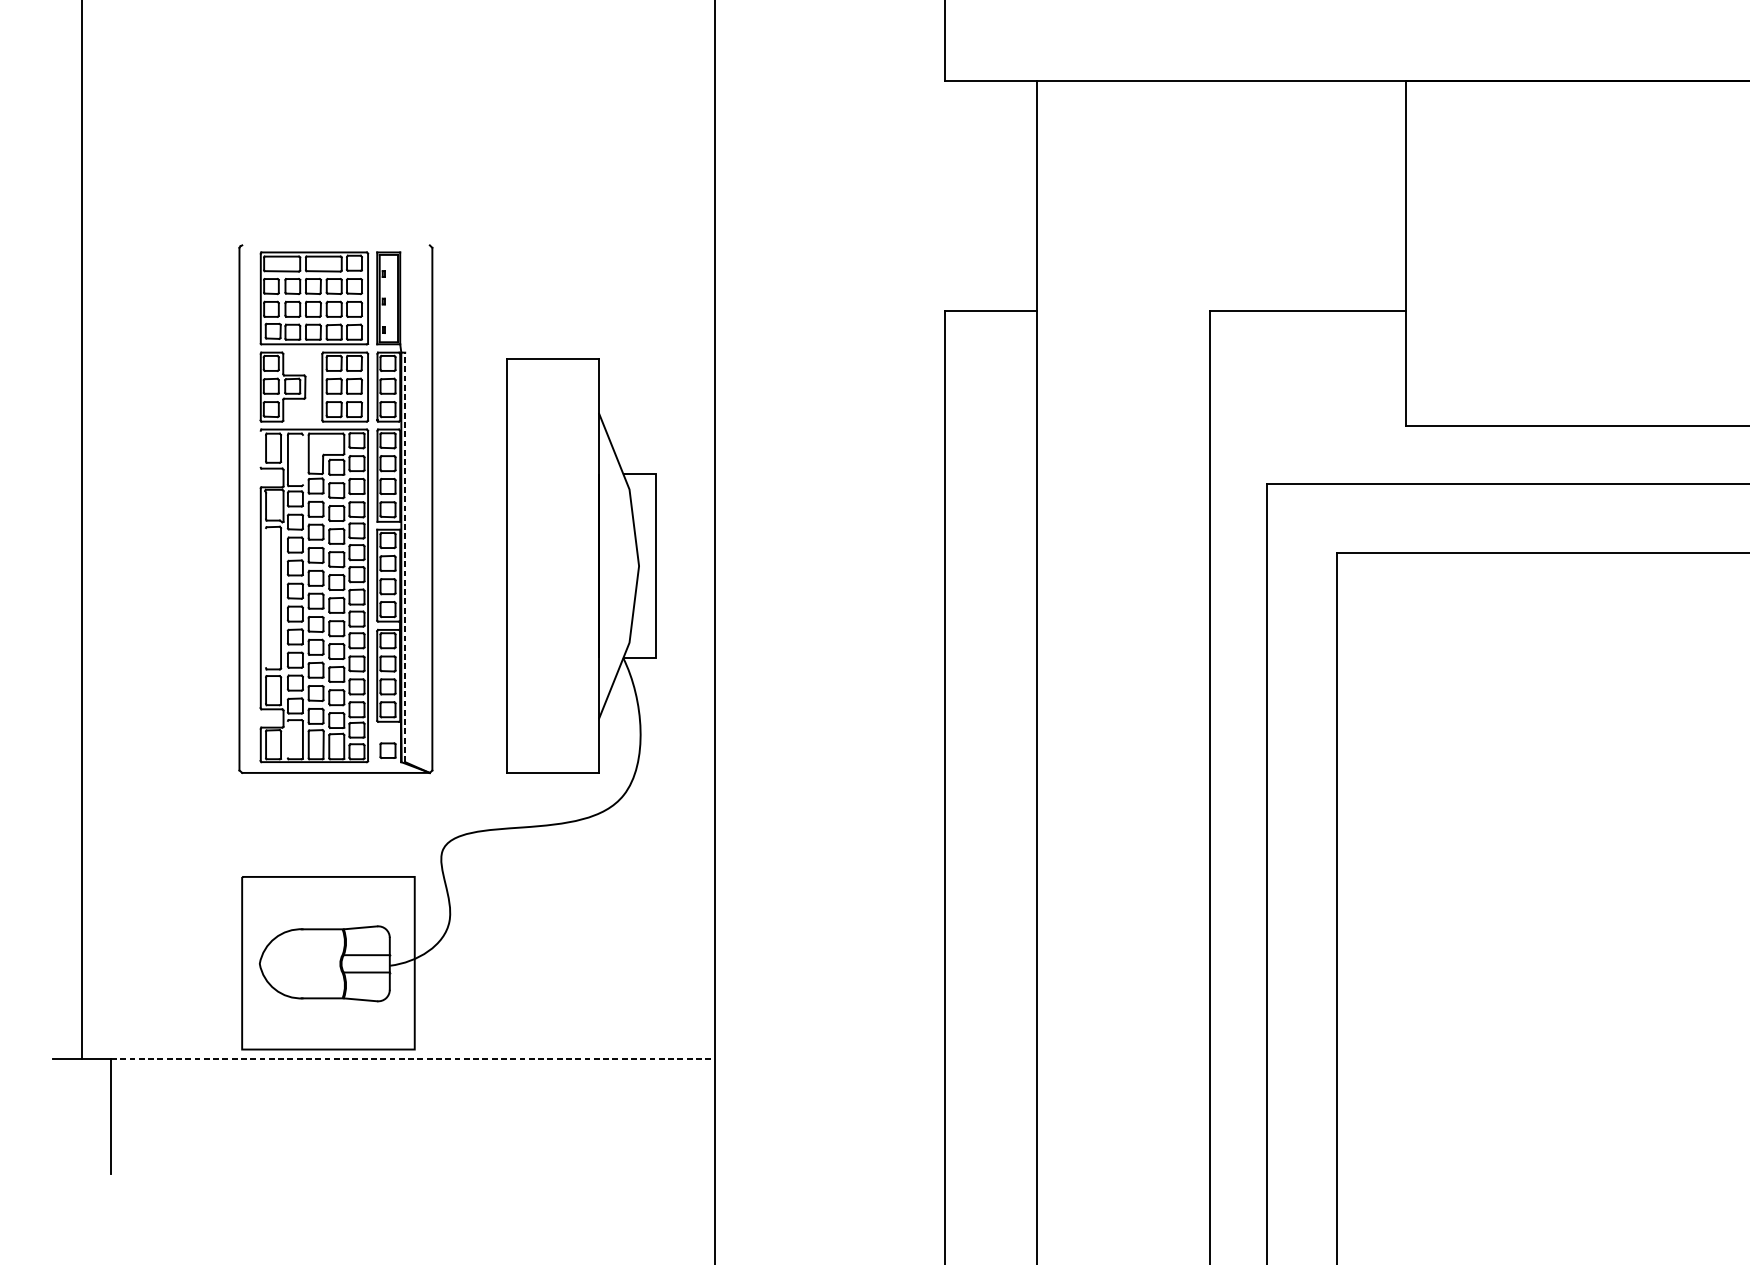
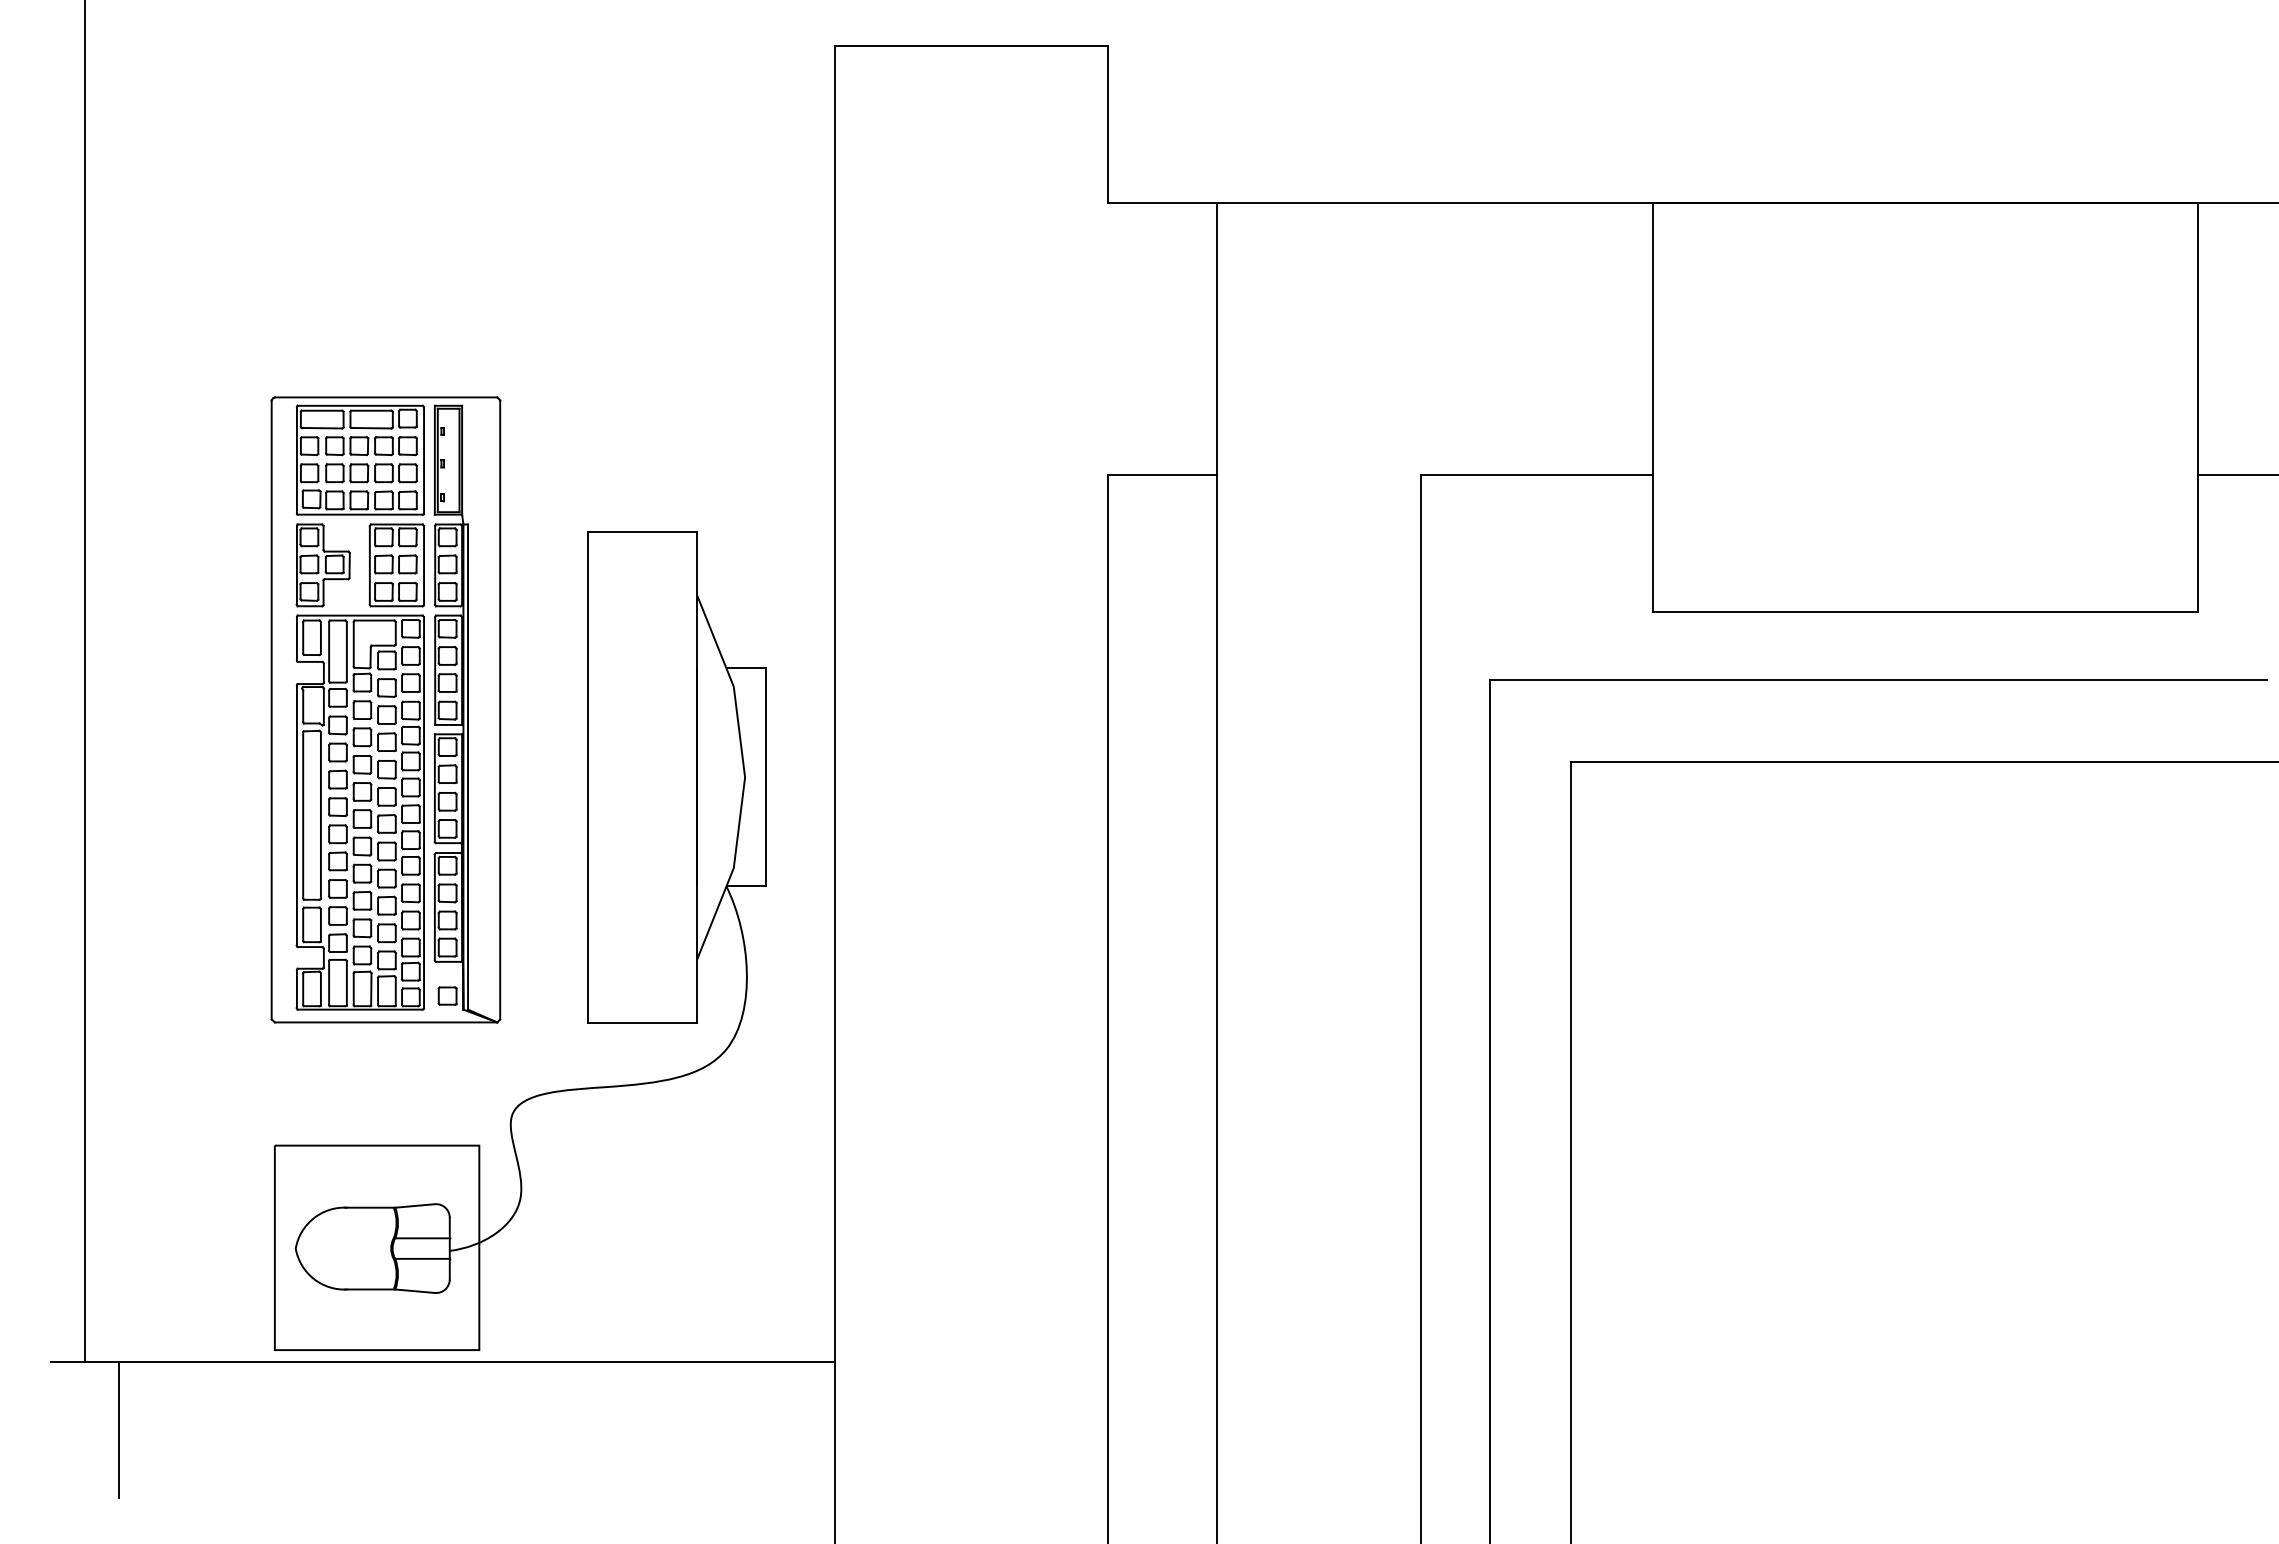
line: (335, 245) -> (385, 397), added
line: (260, 448) -> (296, 638), added
line: (302, 459) -> (346, 651), added
line: (405, 557) -> (468, 767), dashed -> solid
line: (266, 598) -> (303, 815), added
line: (288, 739) -> (329, 982), added
line: (413, 1059) -> (477, 1361), dashed -> solid

